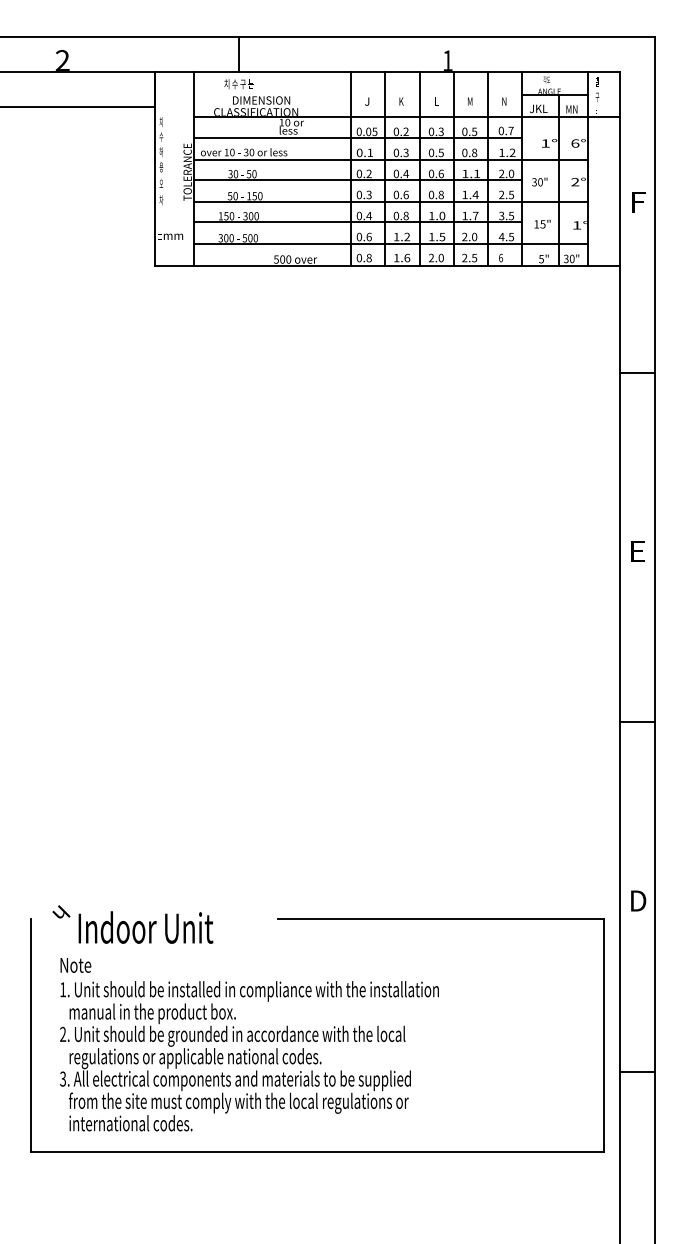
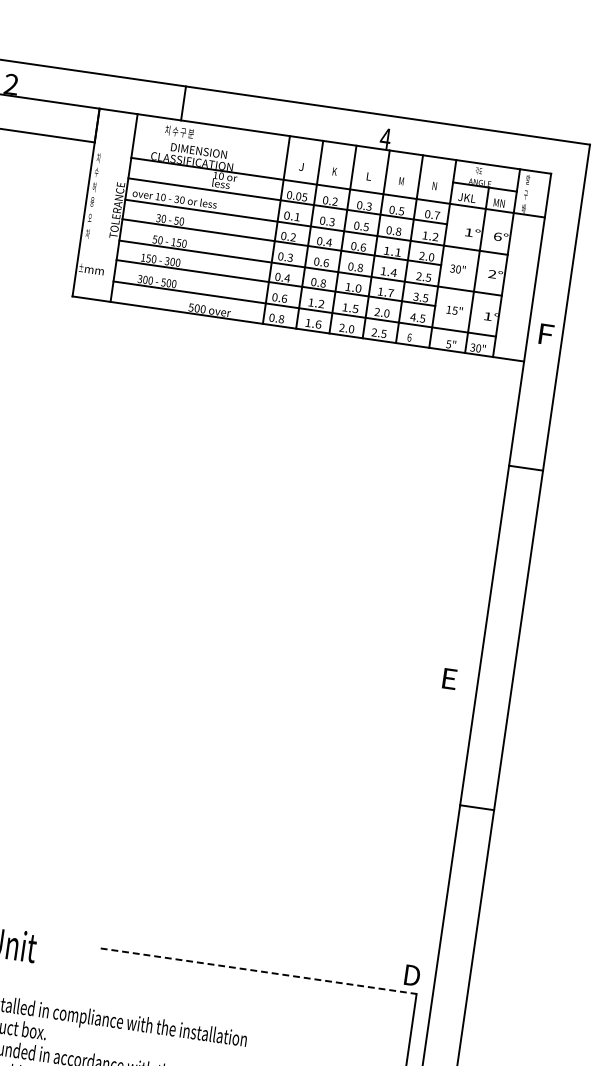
text: (447, 60) -> (385, 138), 1 -> 4
text: (638, 202) -> (546, 334), moved
text: (637, 551) -> (449, 678), moved
text: (638, 900) -> (412, 975), moved
line: (440, 918) -> (258, 970), solid -> dashed

